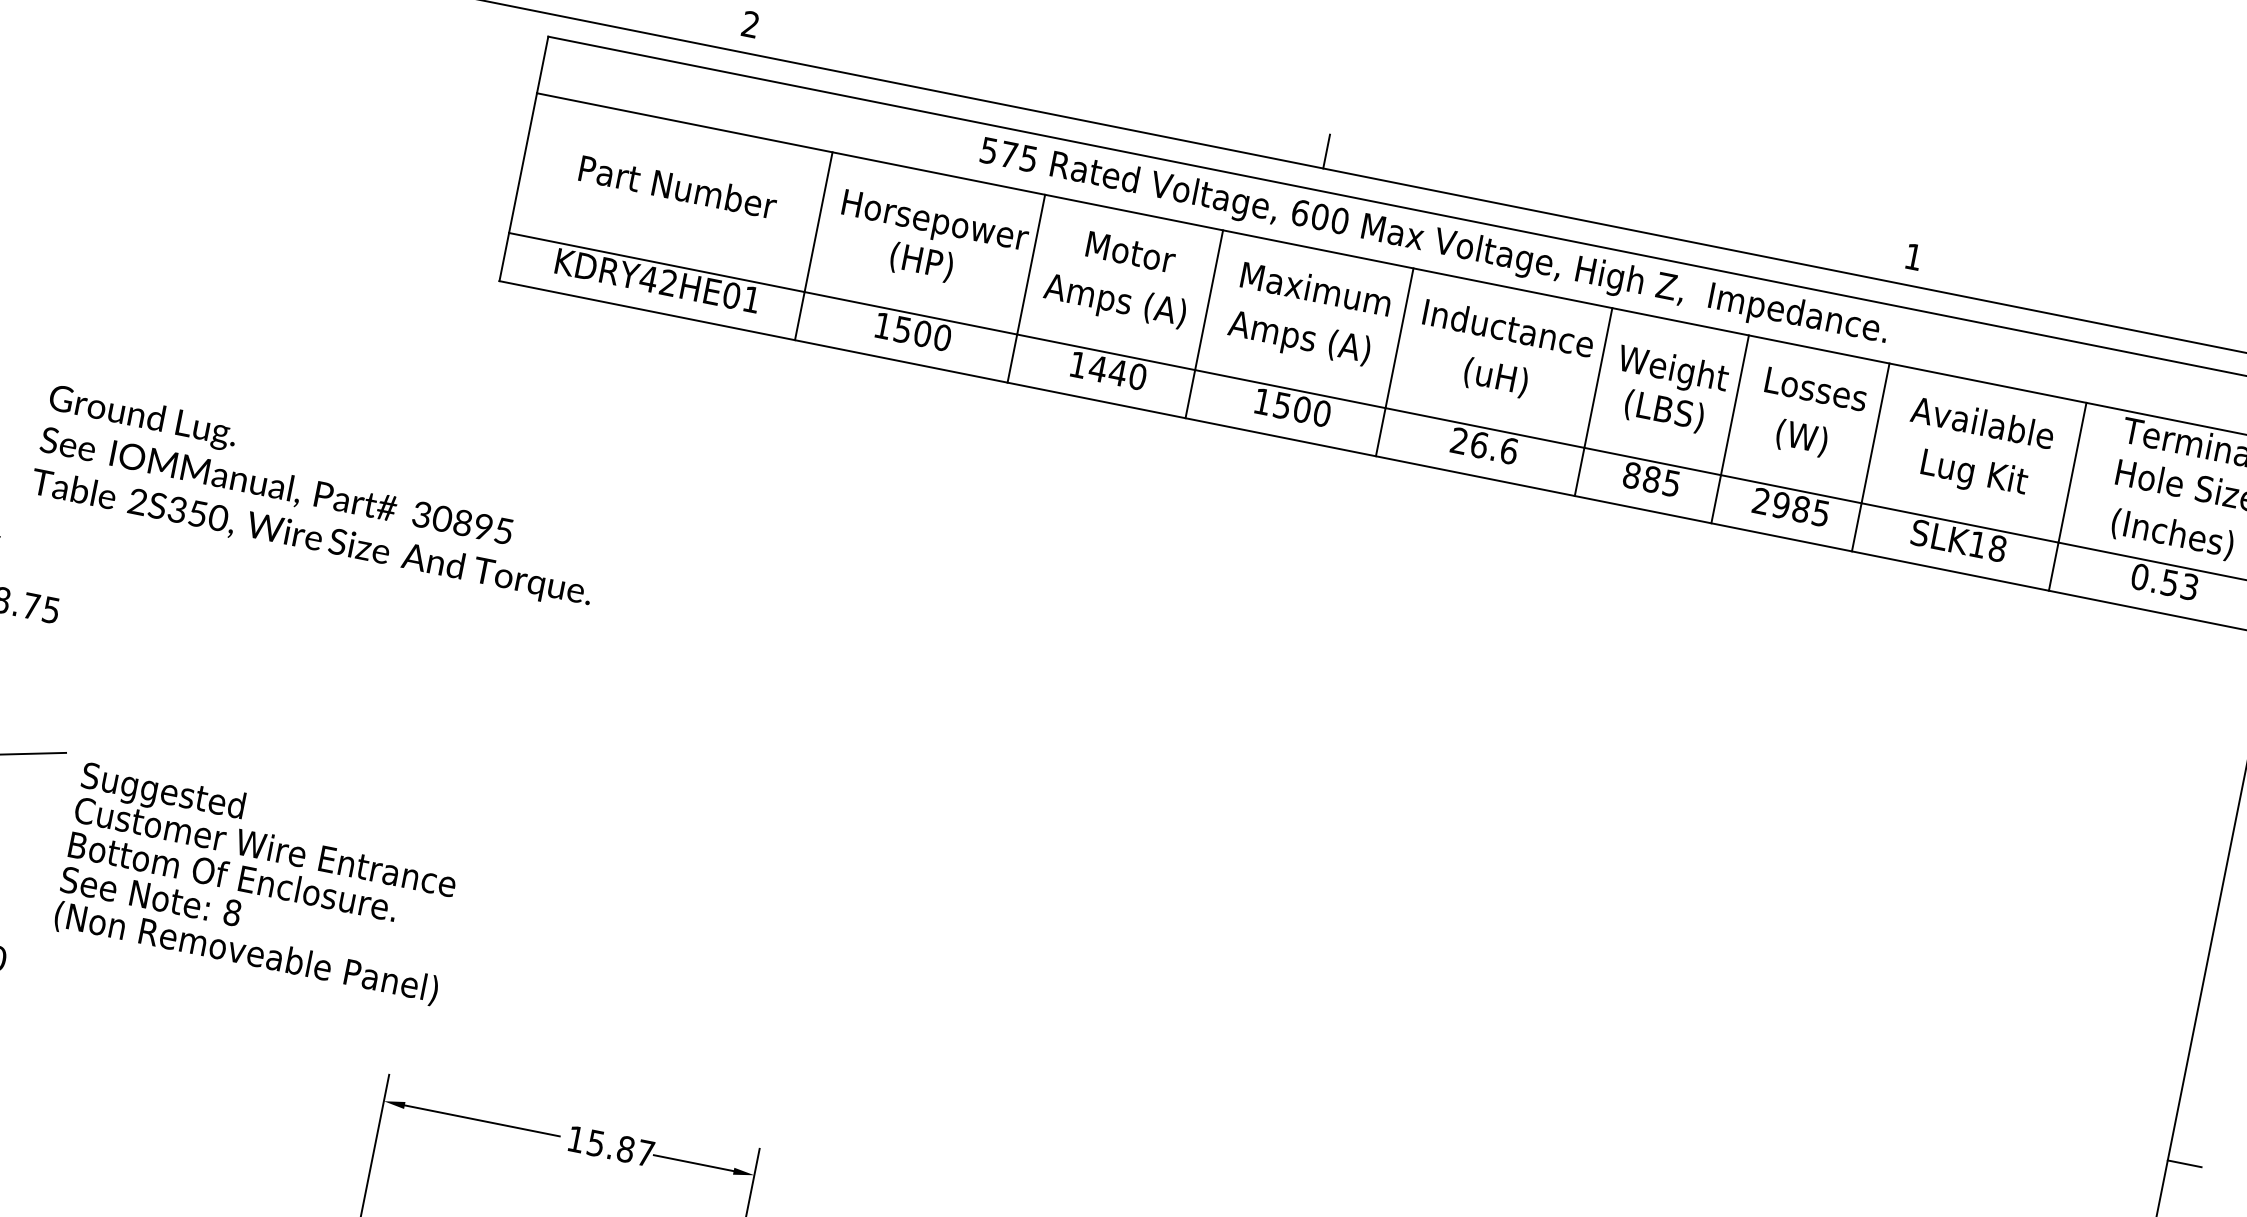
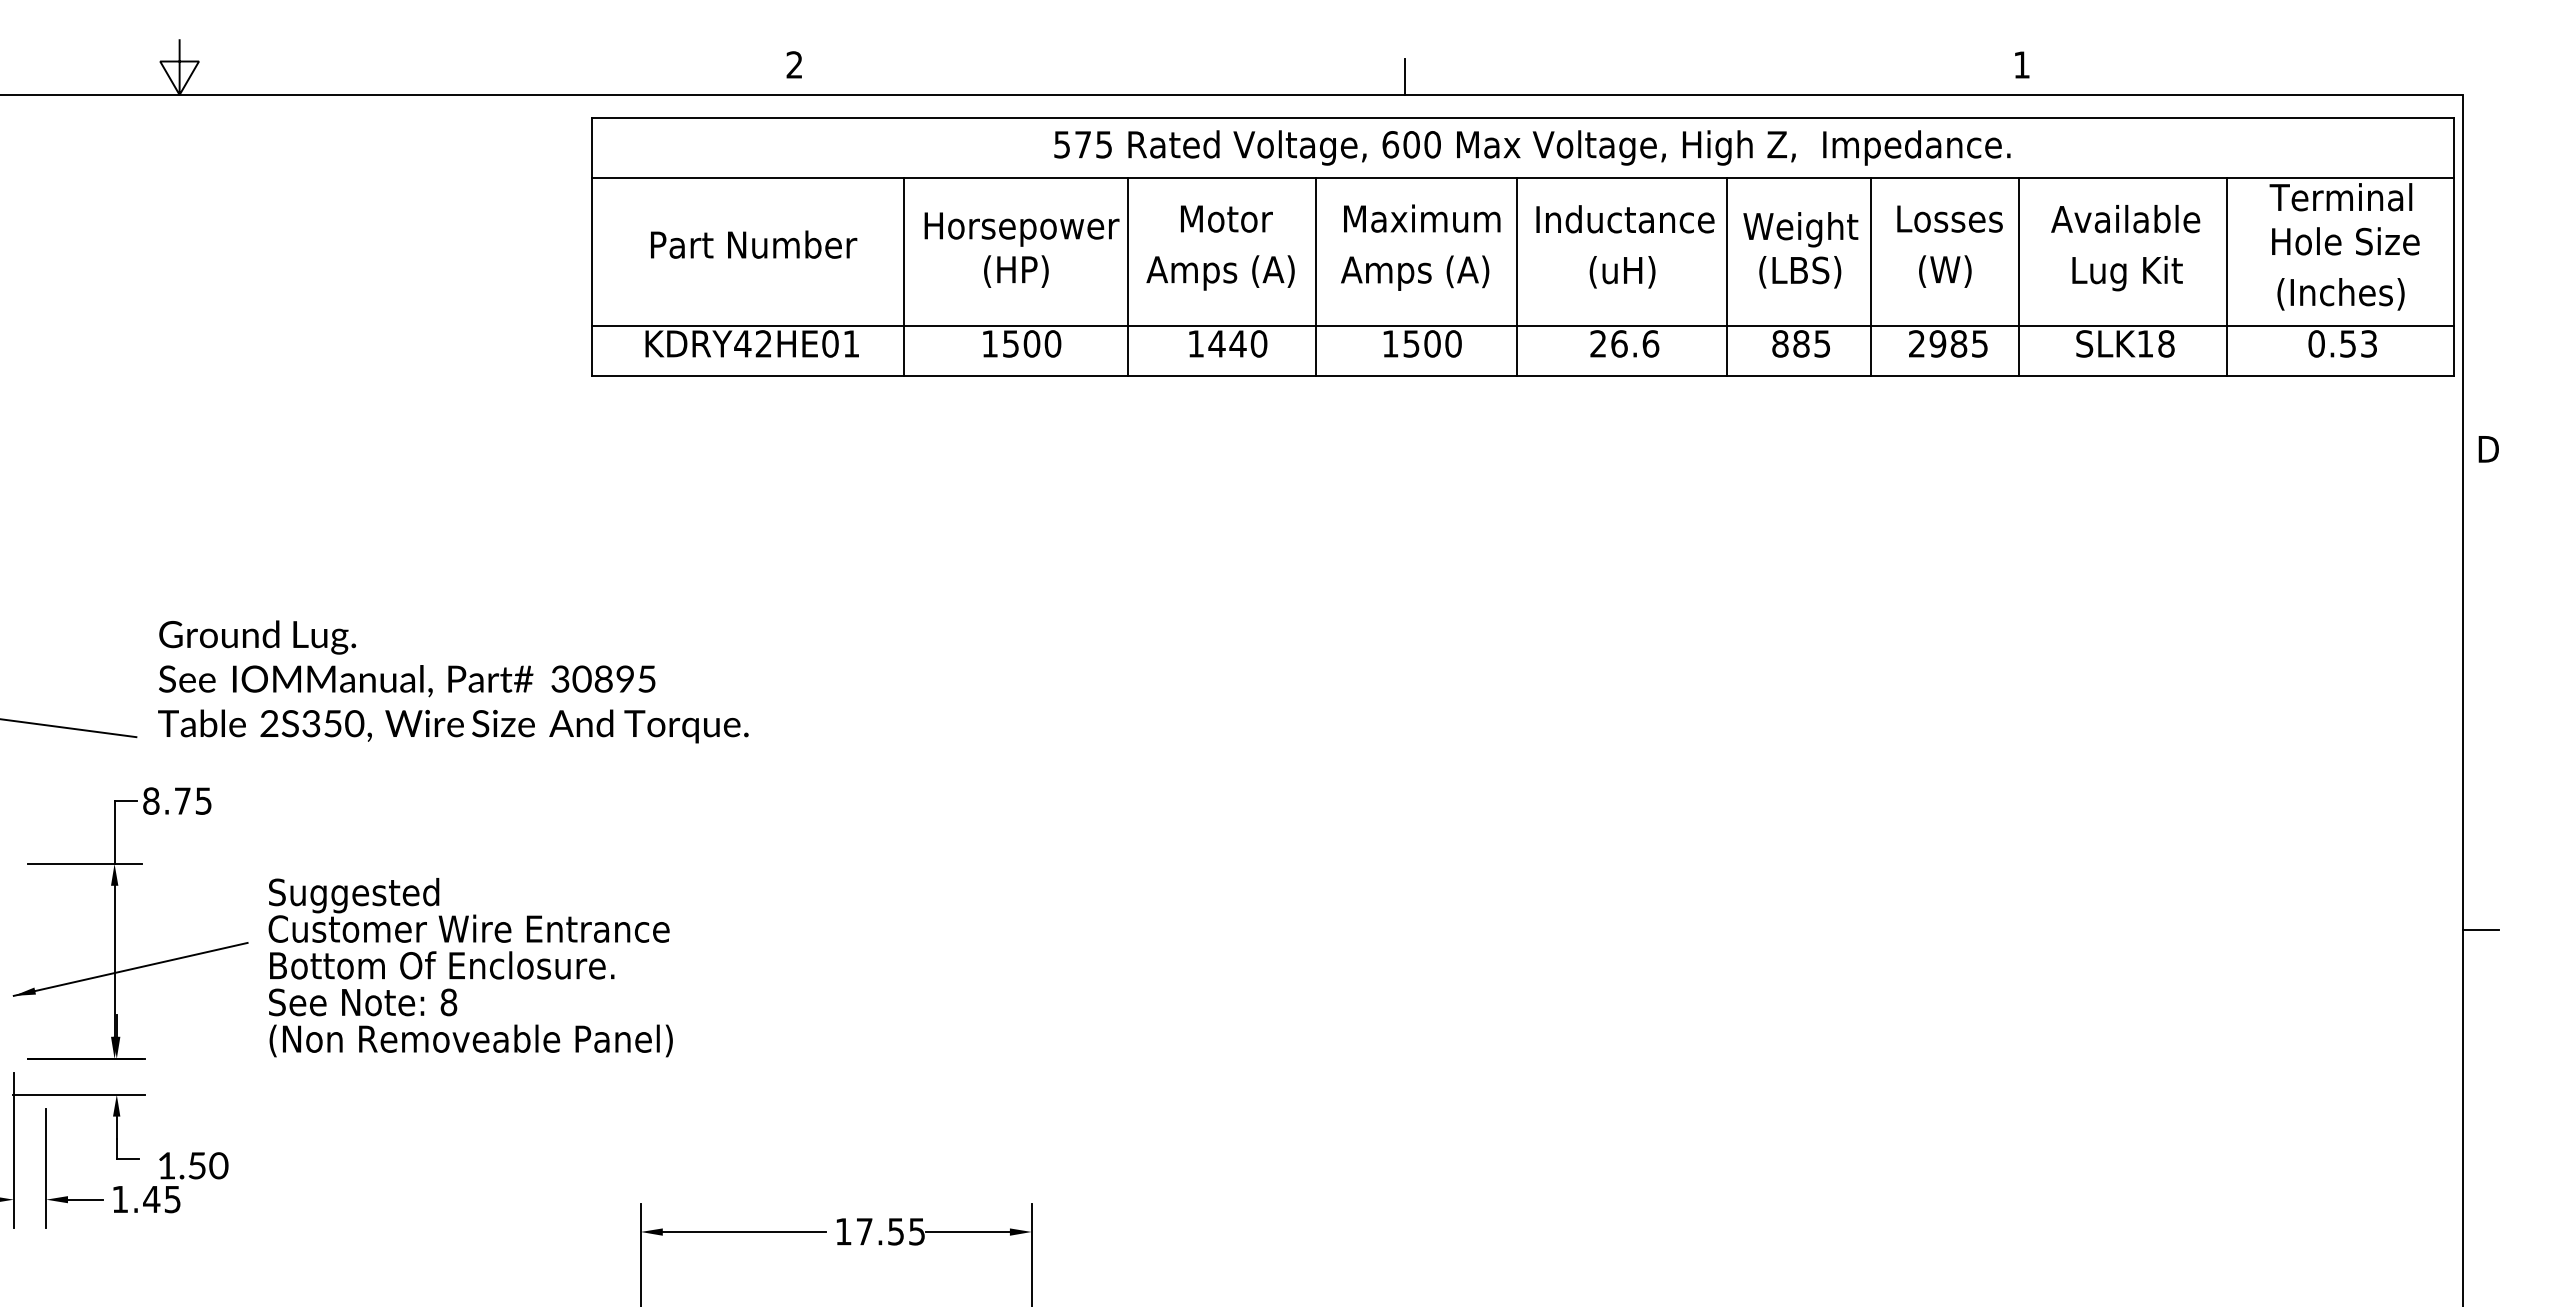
text: (320, 496) -> (453, 681), moved
text: (259, 883) -> (470, 967), moved
text: (620, 1148) -> (890, 1231), 15.87 -> 17.55

